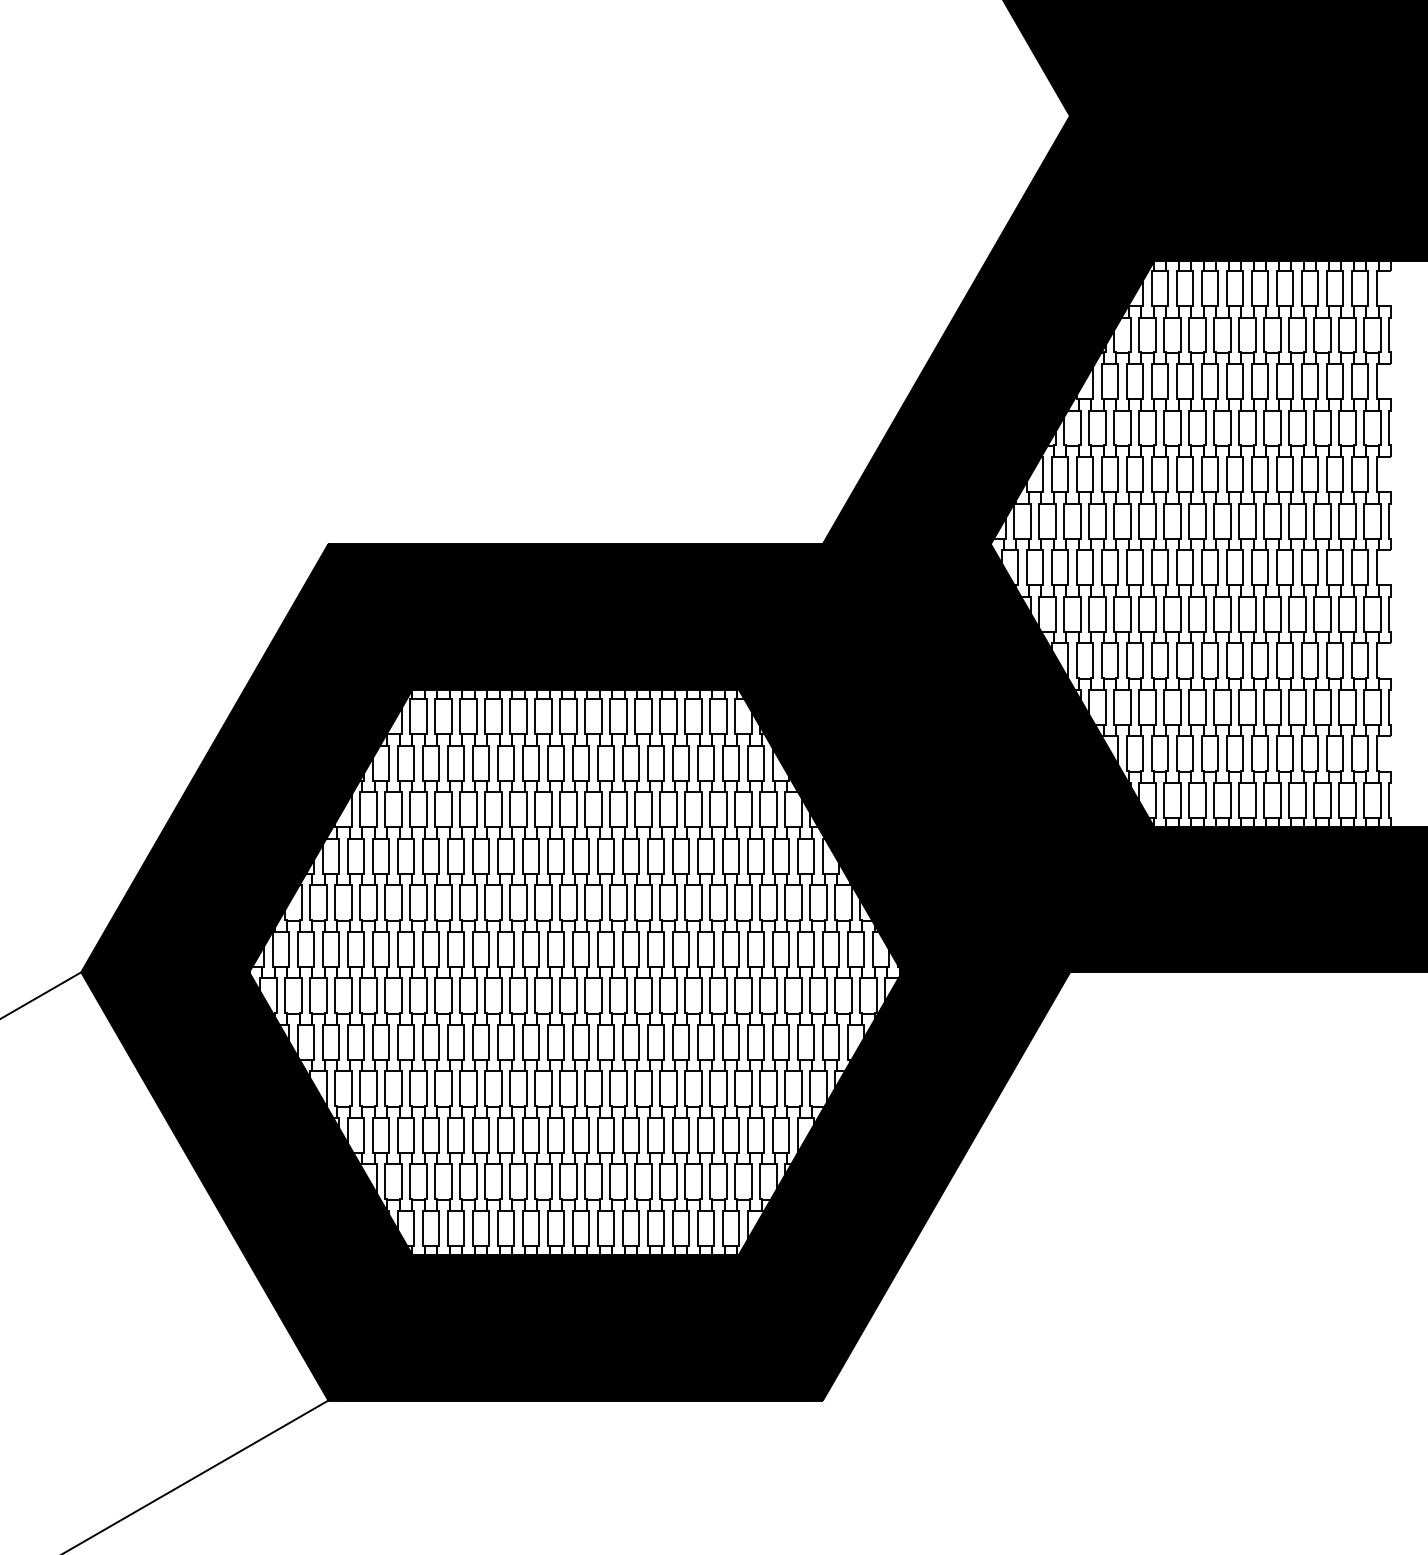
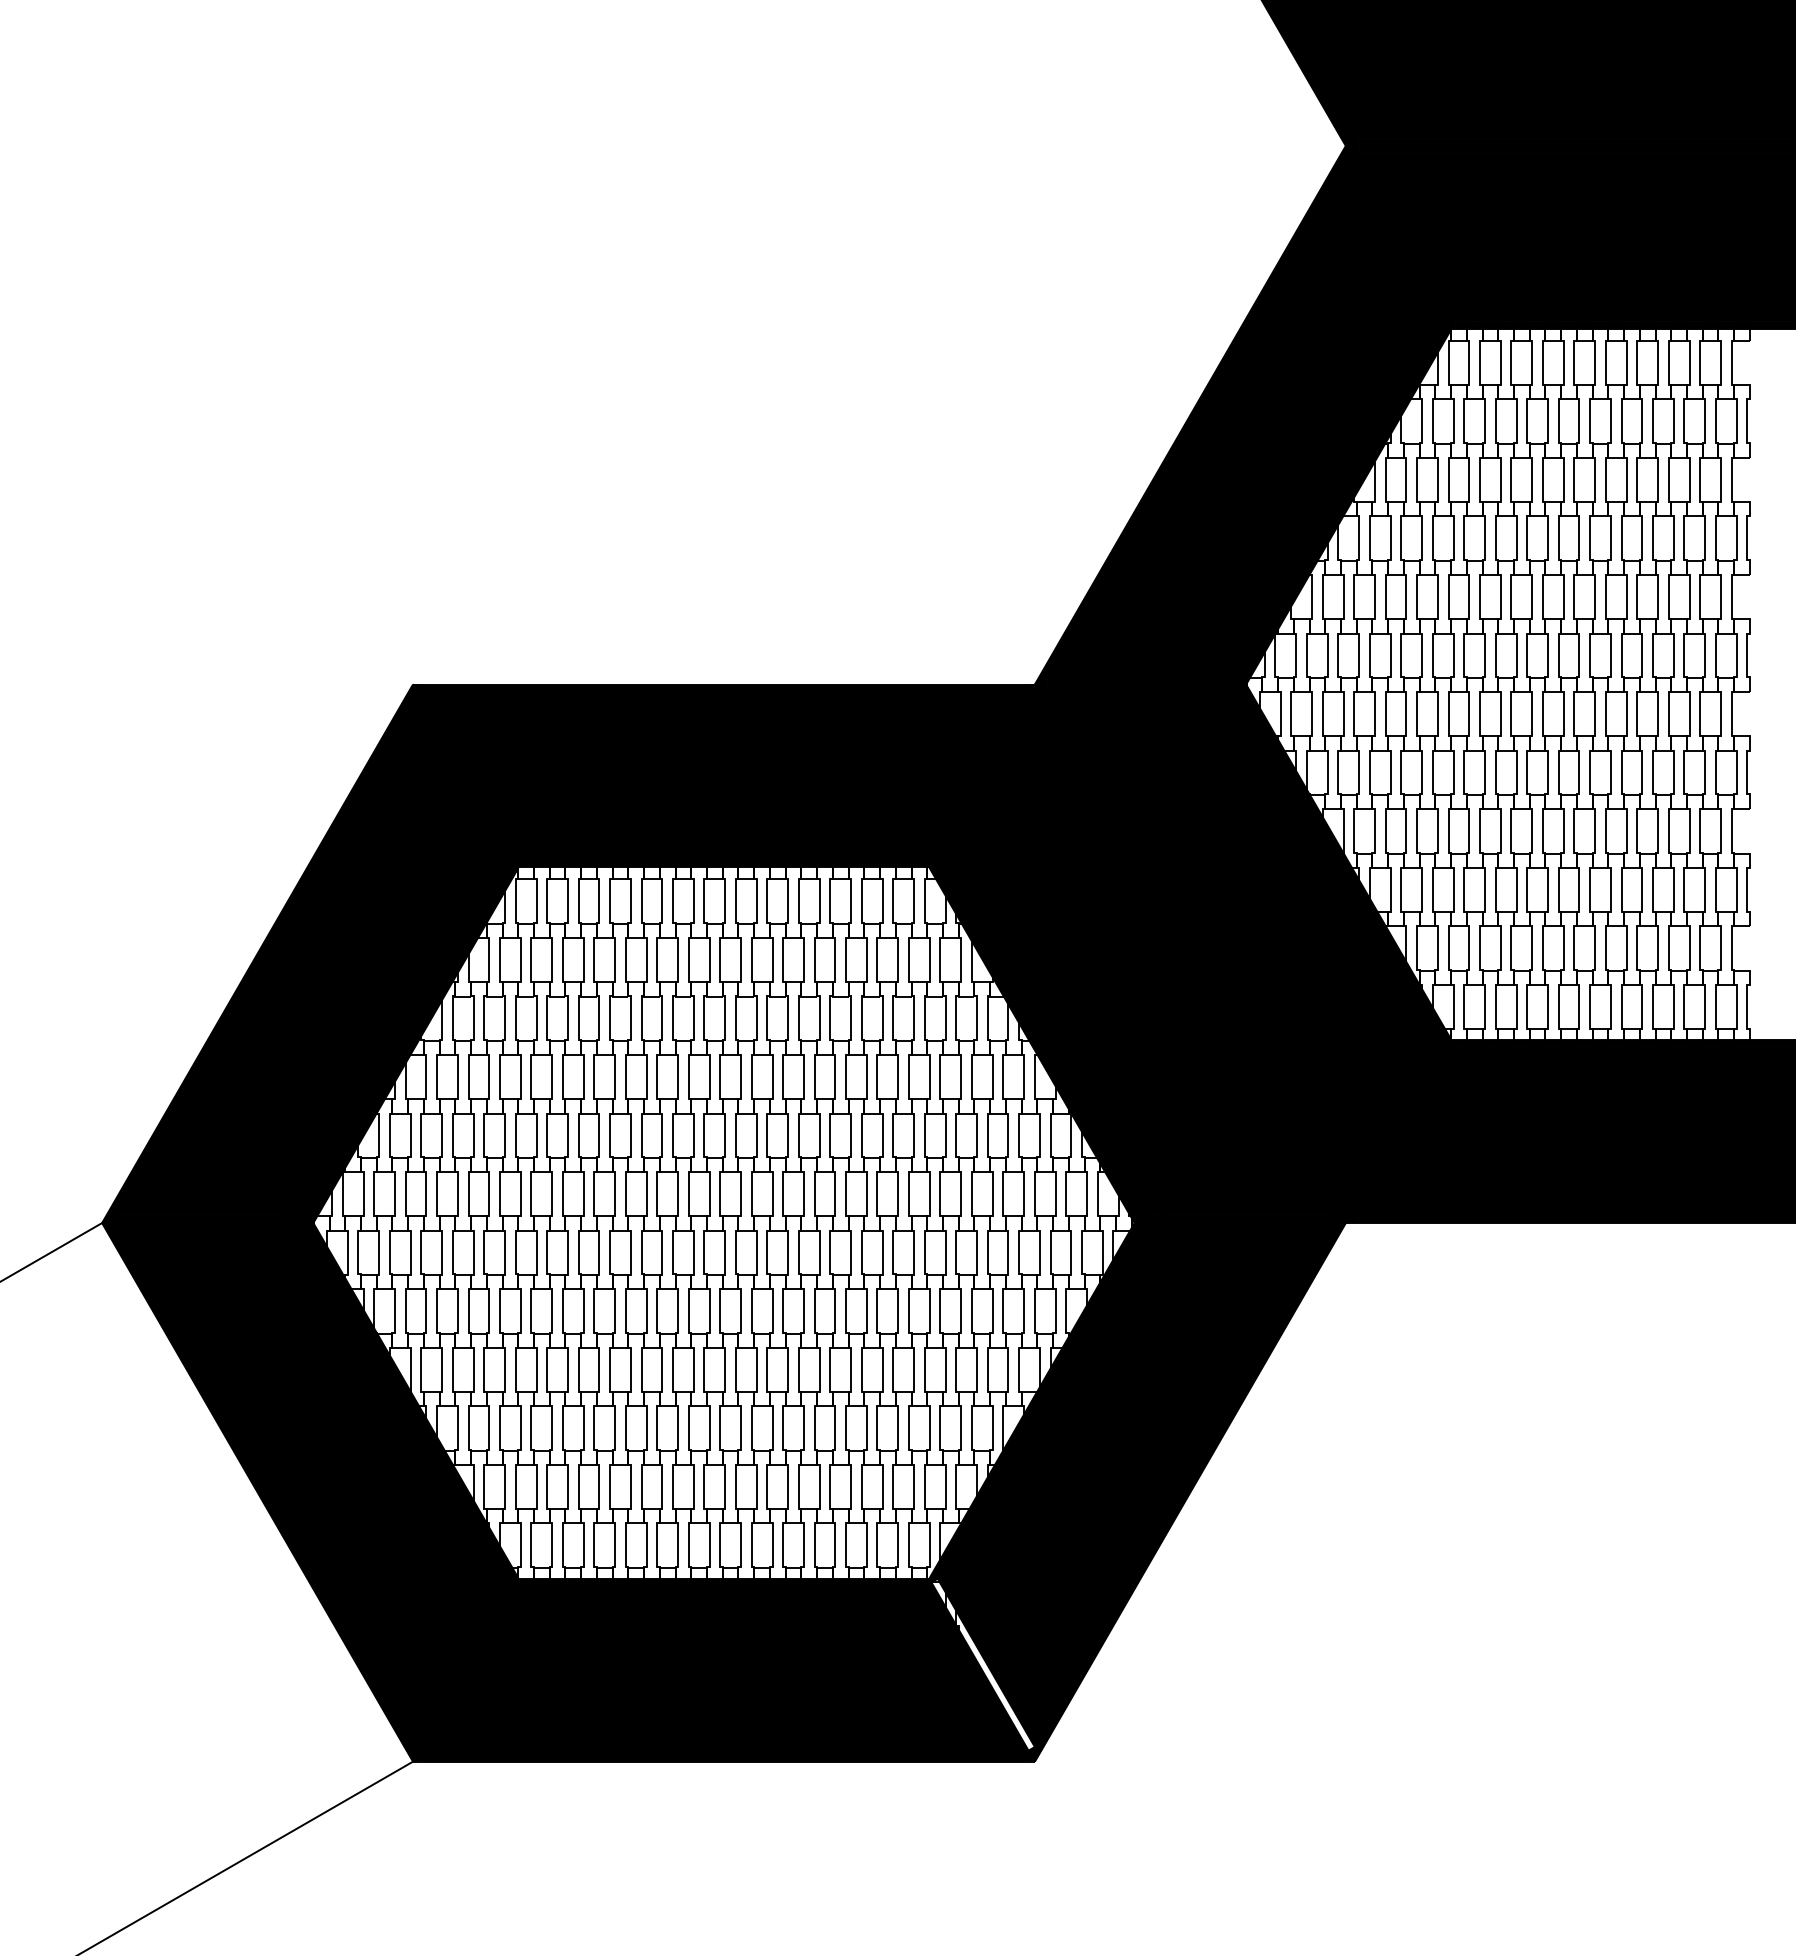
fill: (781, 1323) -> (982, 1664), removed

